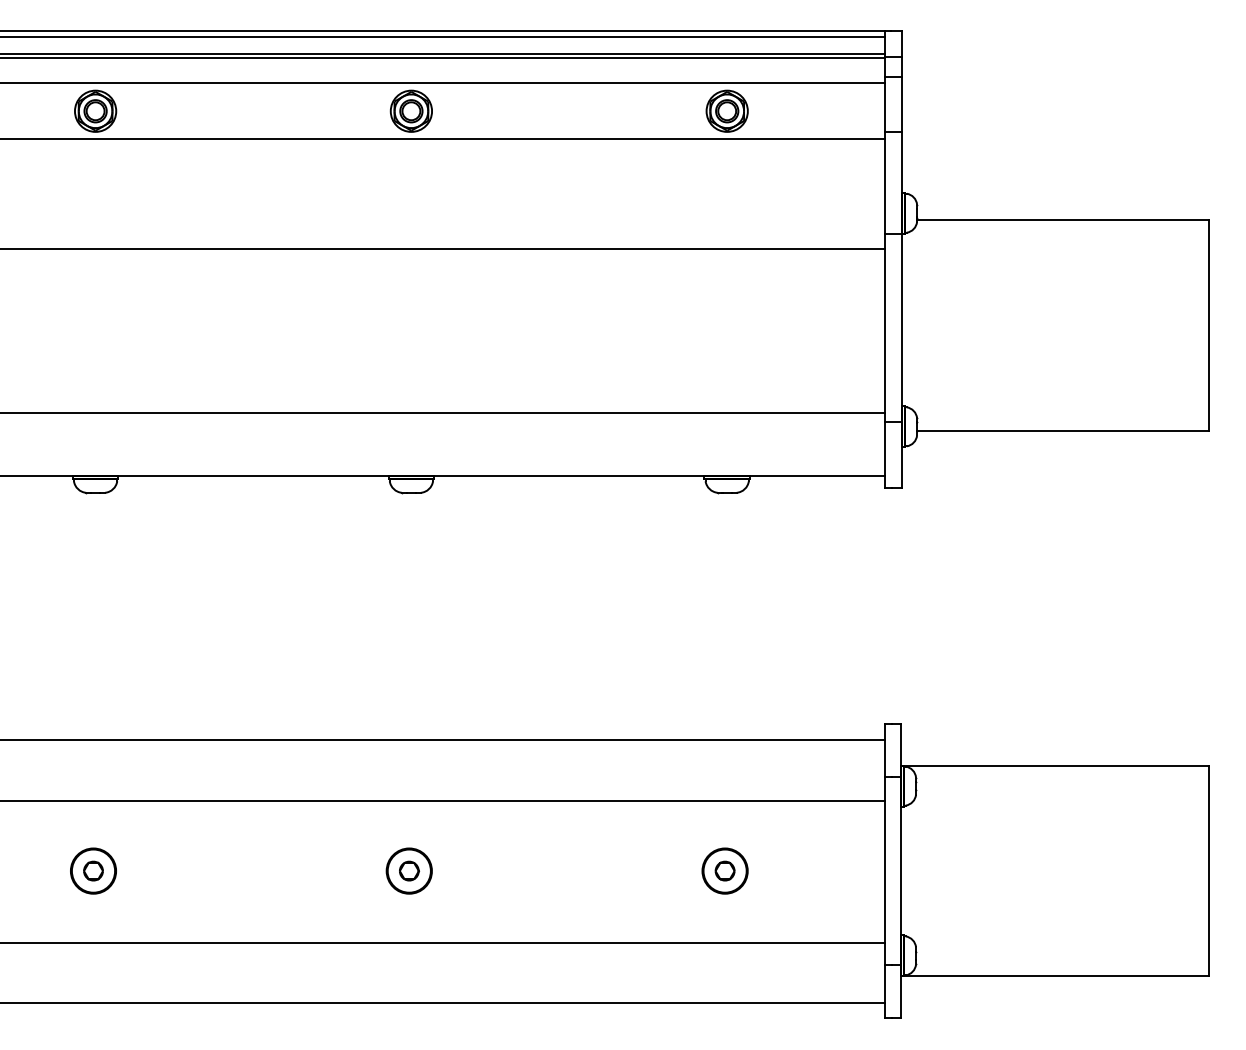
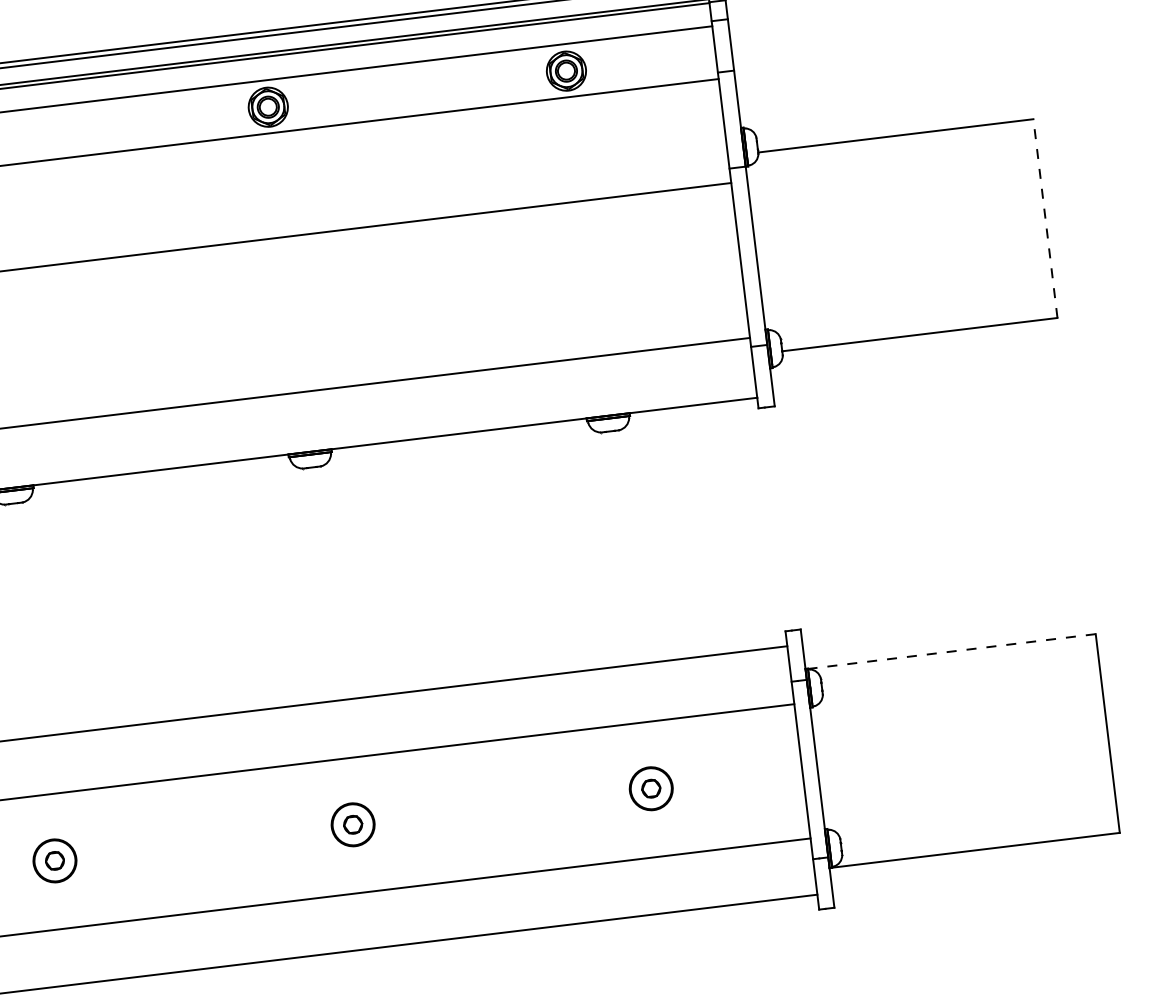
line: (1208, 325) -> (1045, 218), solid -> dashed
line: (1054, 765) -> (950, 651), solid -> dashed

